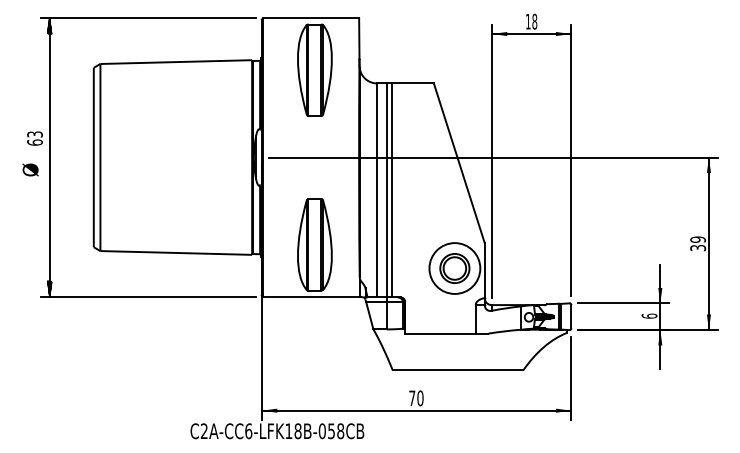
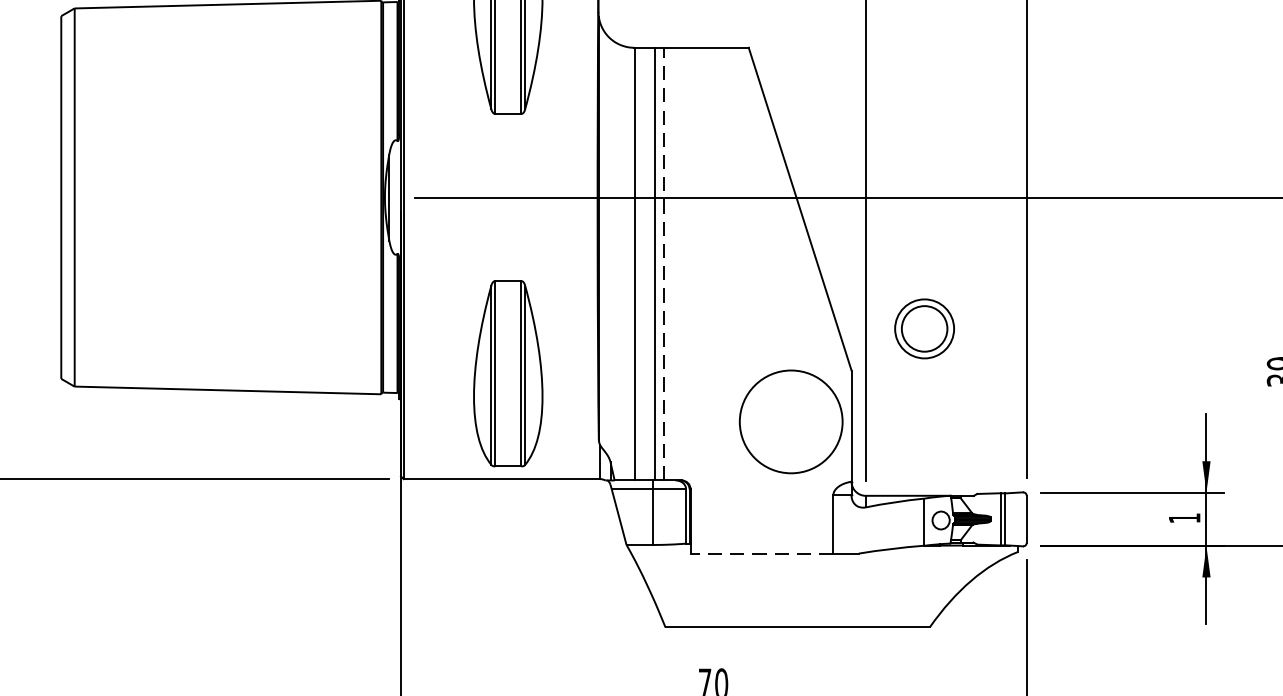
line: (391, 189) -> (663, 262), solid -> dashed
part: (454, 268) -> (923, 328), moved
text: (649, 315) -> (1184, 516), 6 -> 1
line: (439, 333) -> (760, 553), solid -> dashed

